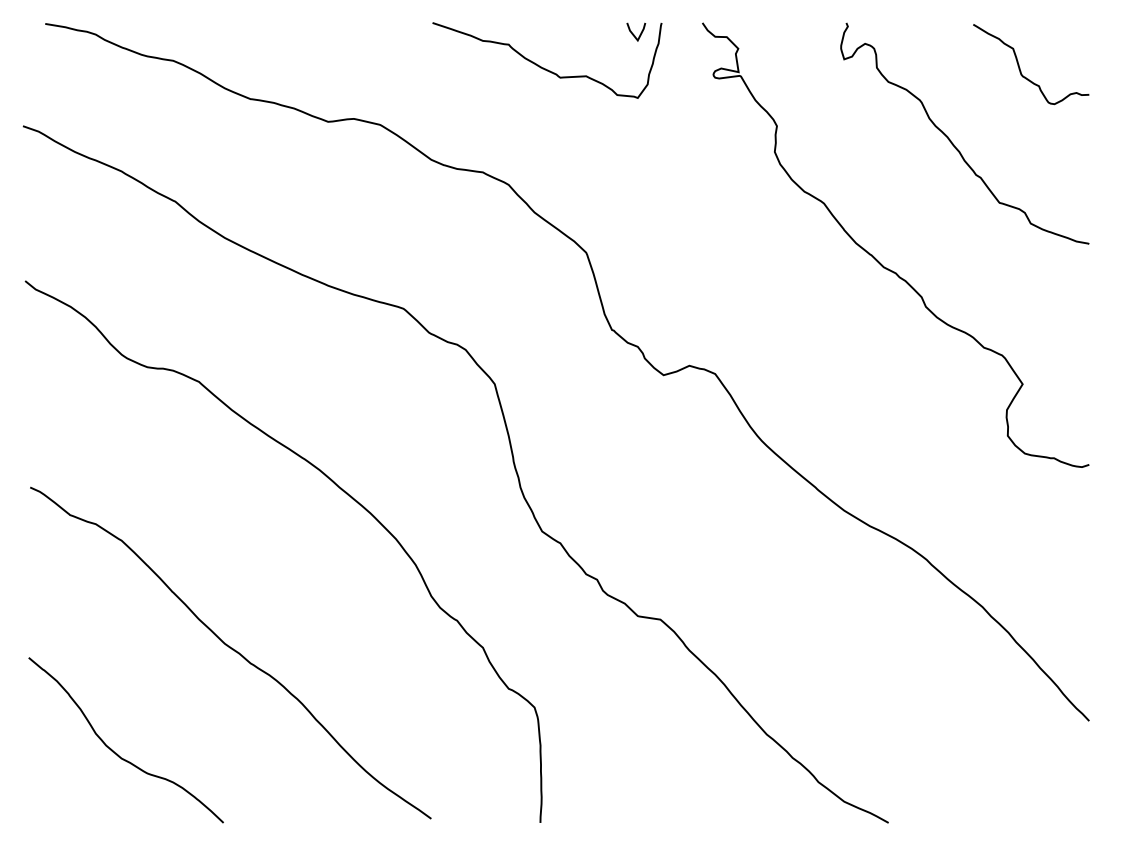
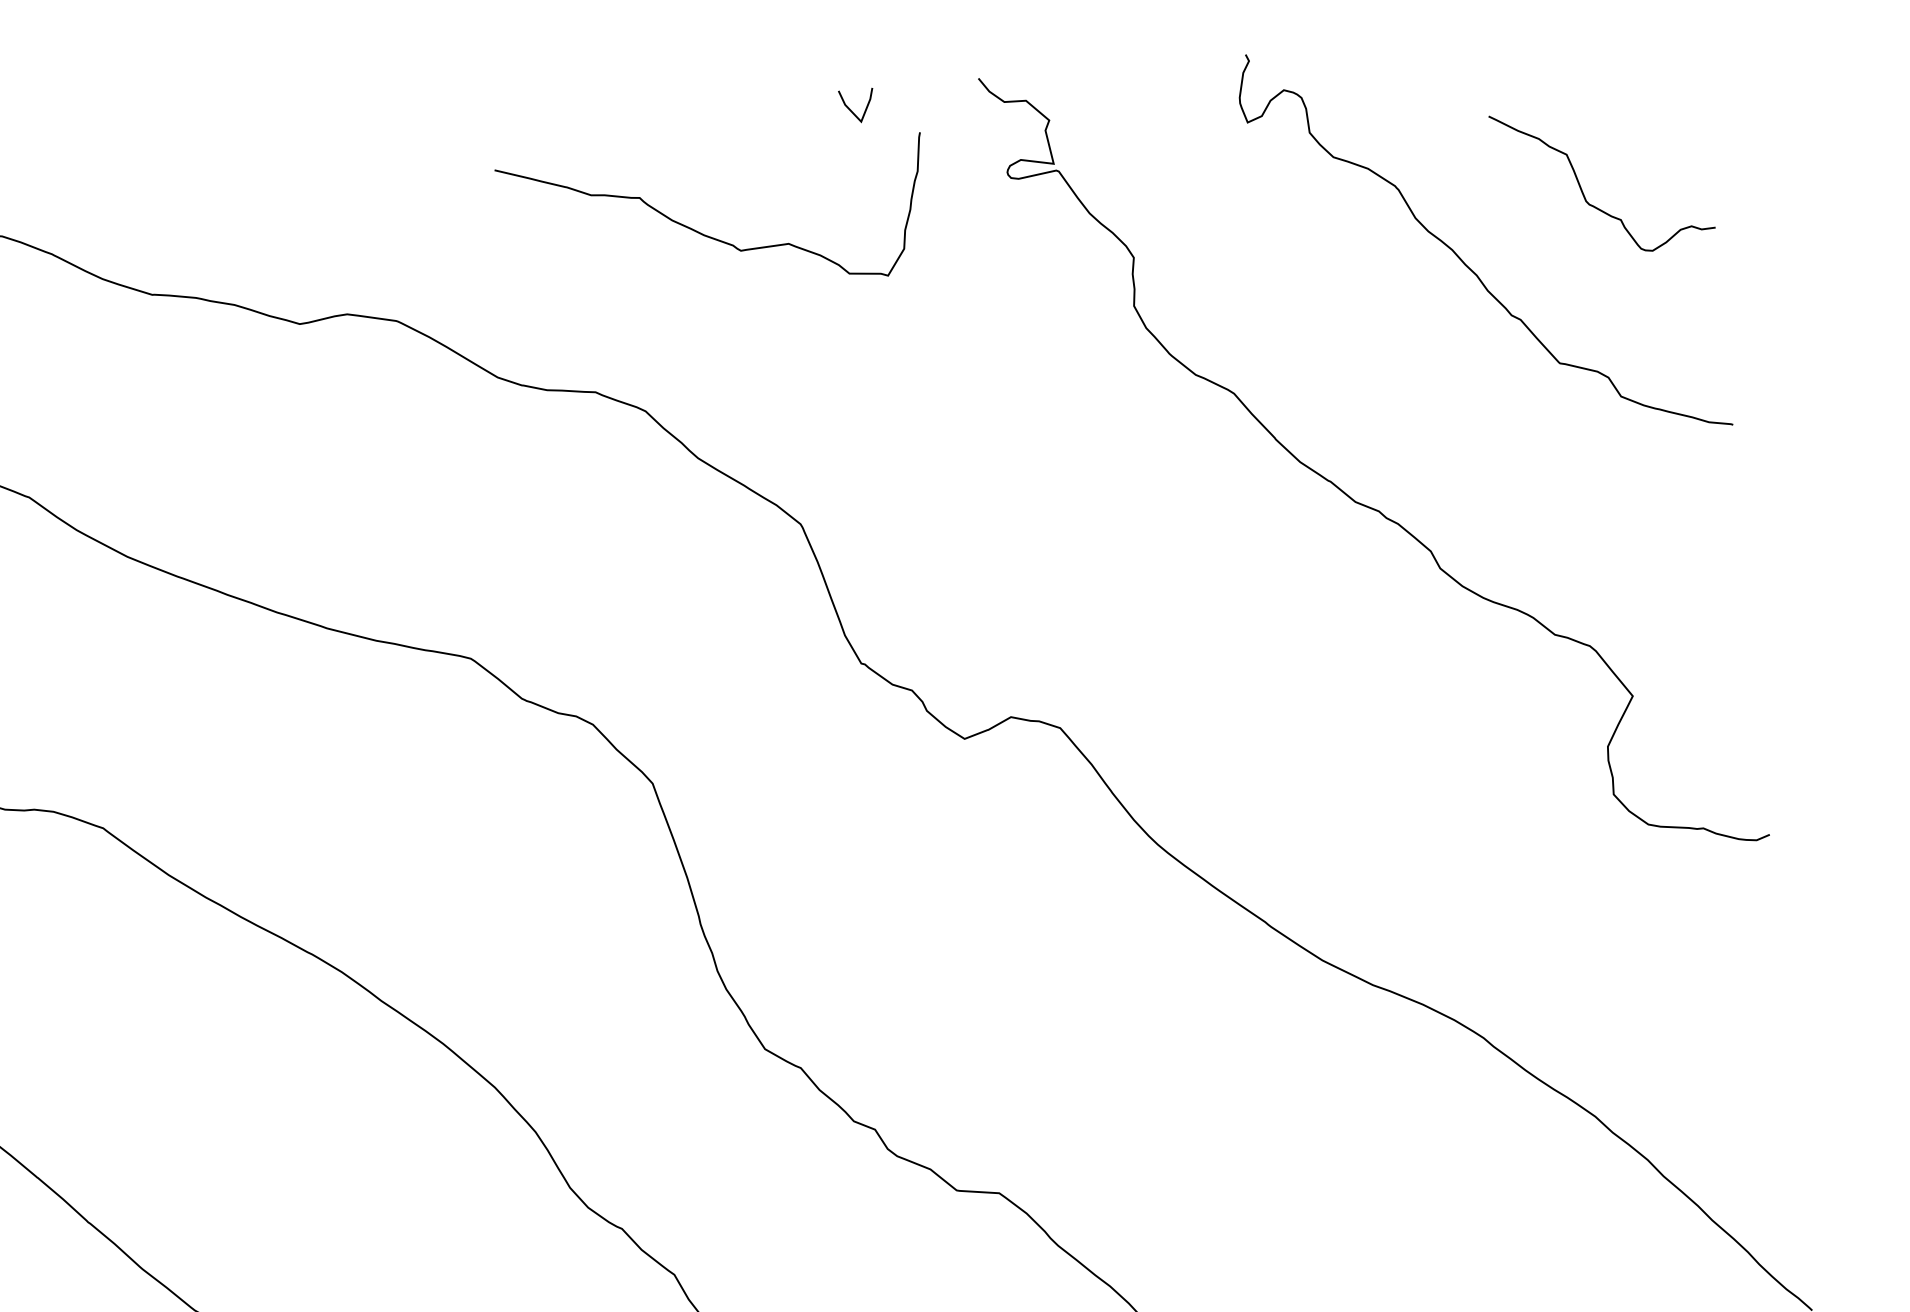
curve: (543, 67) -> (707, 234), moved
curve: (1020, 67) -> (1583, 188), moved

